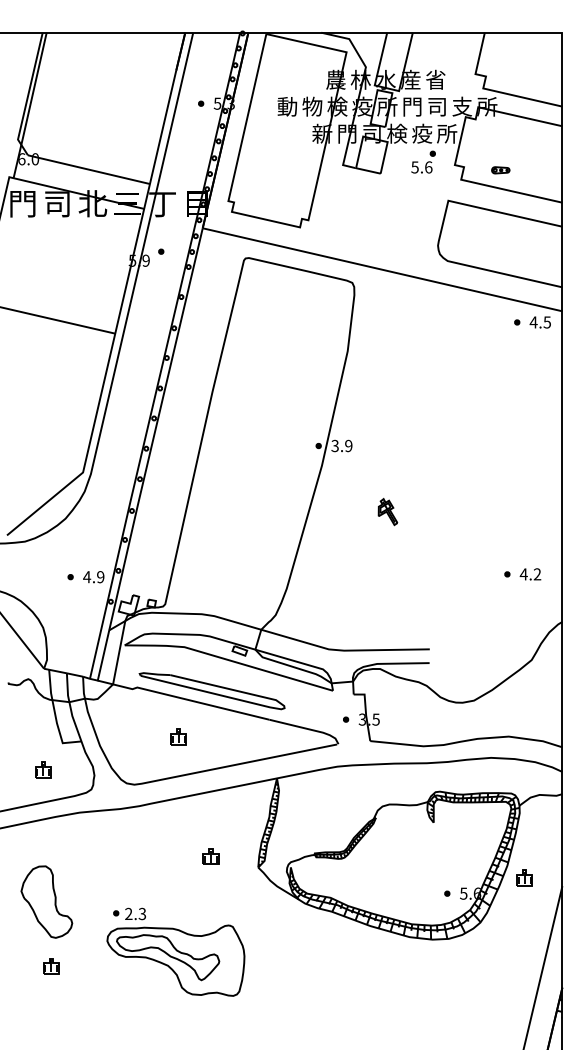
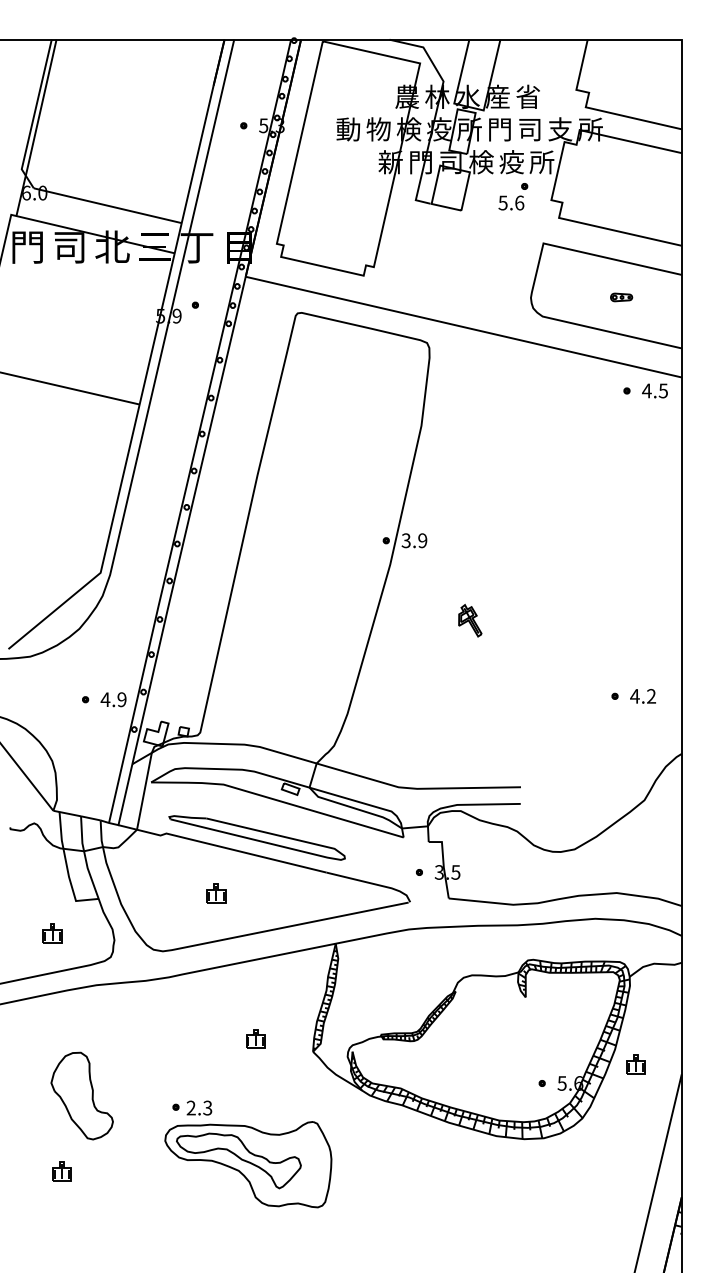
part: (500, 170) -> (621, 297), moved
part: (46, 901) -> (81, 1095), moved
part: (175, 951) -> (247, 1153), moved

